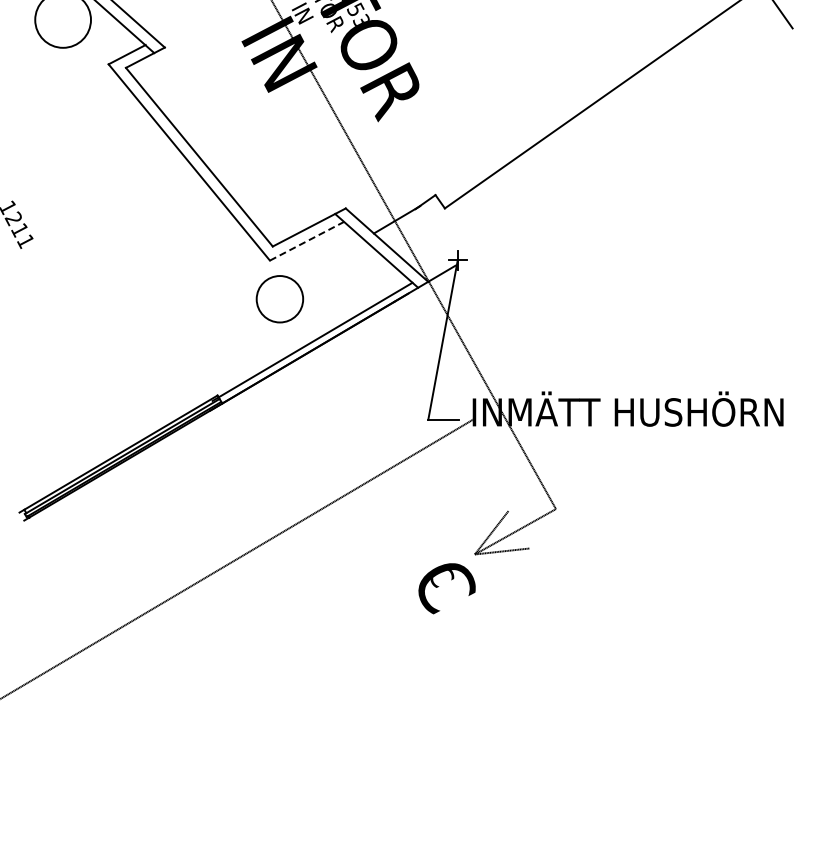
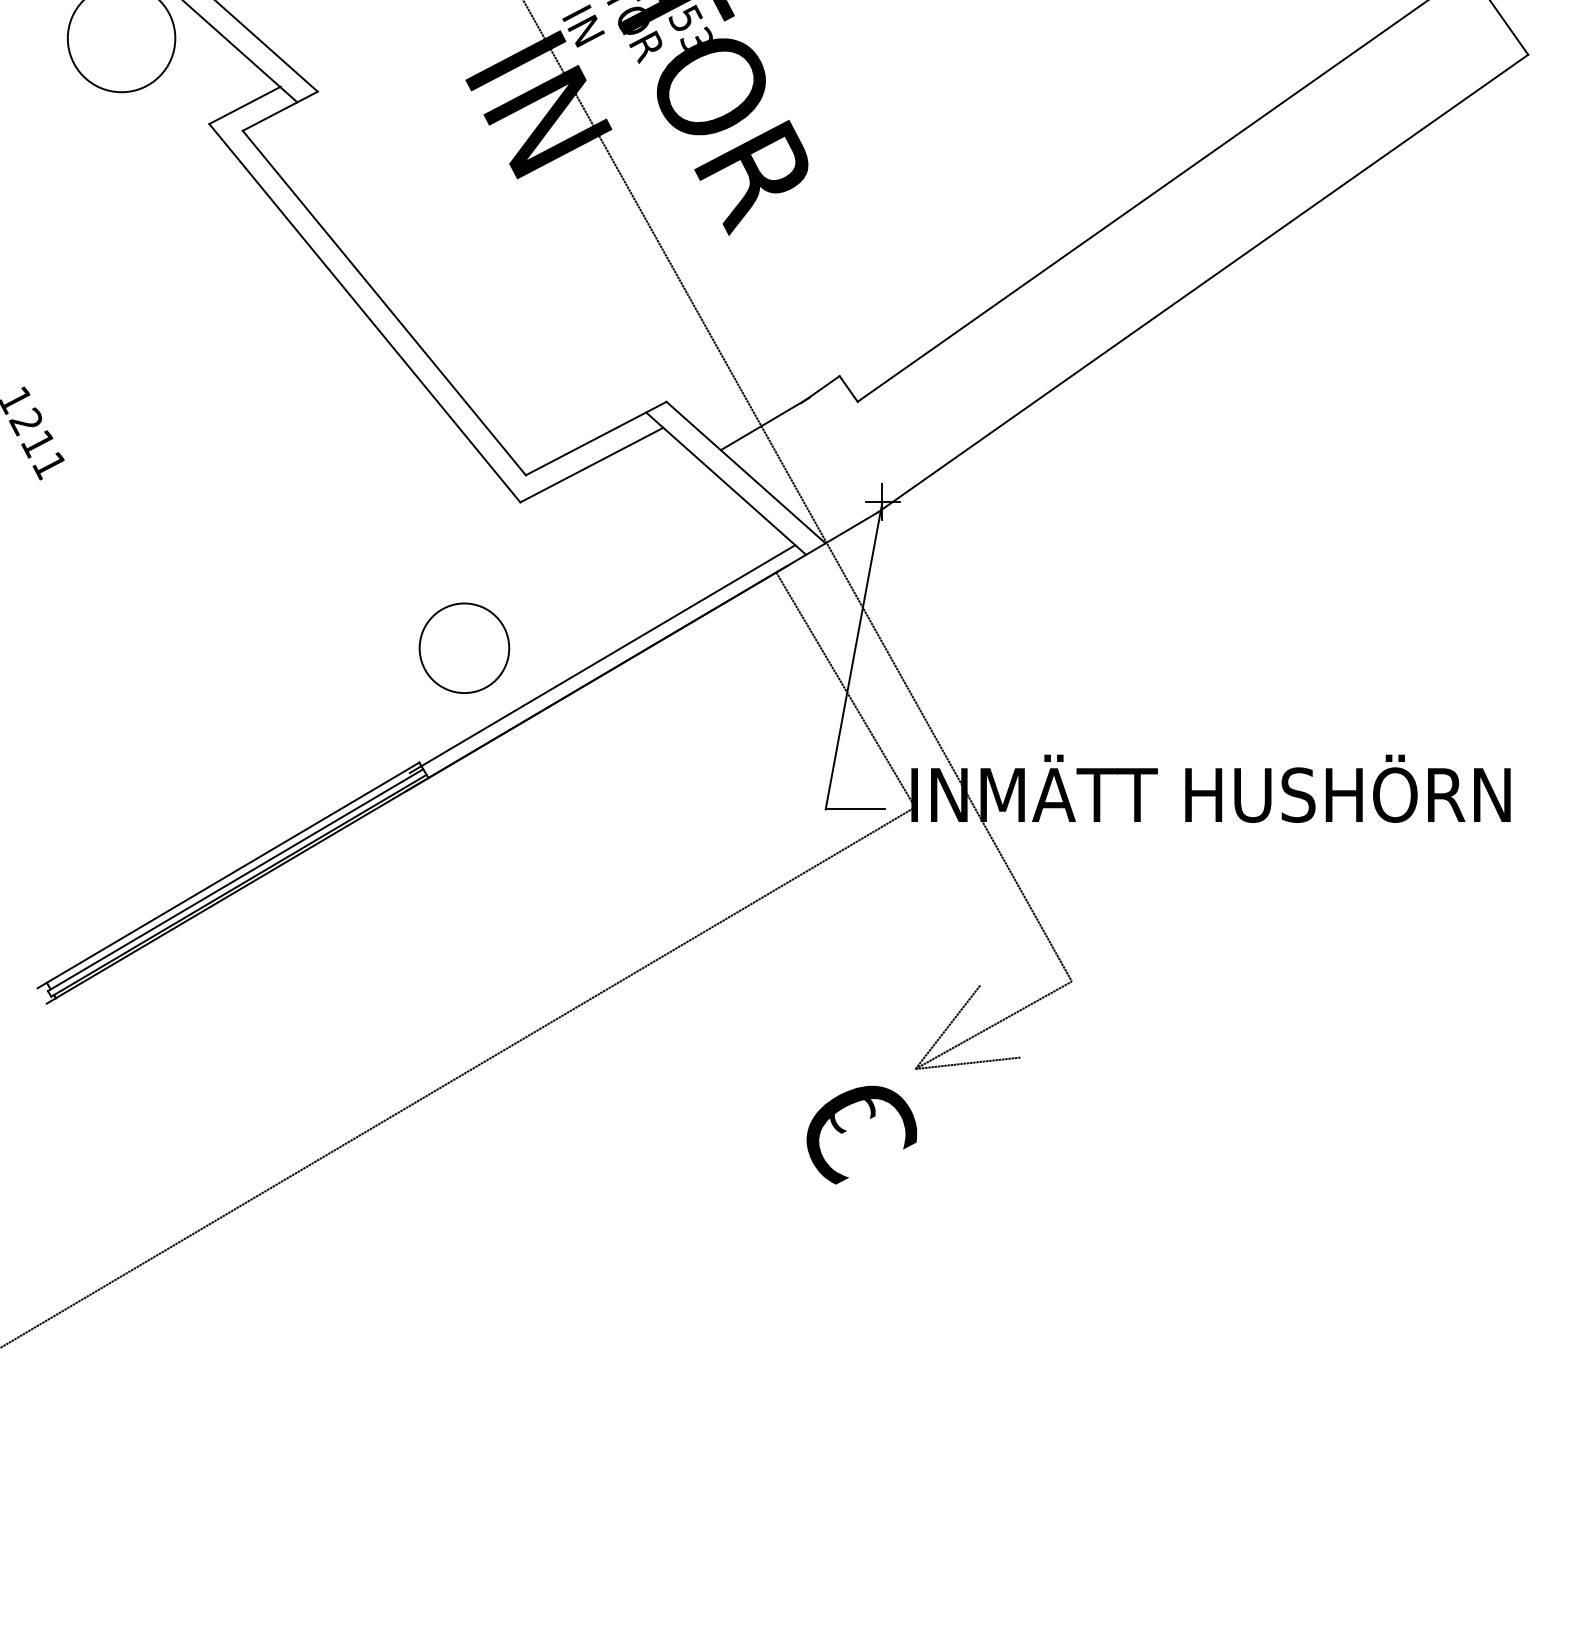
line: (623, 146) -> (1202, 282), added
line: (307, 241) -> (592, 465), dashed -> solid
circle: (279, 299) -> (463, 648), moved
line: (438, 357) -> (845, 689), added

